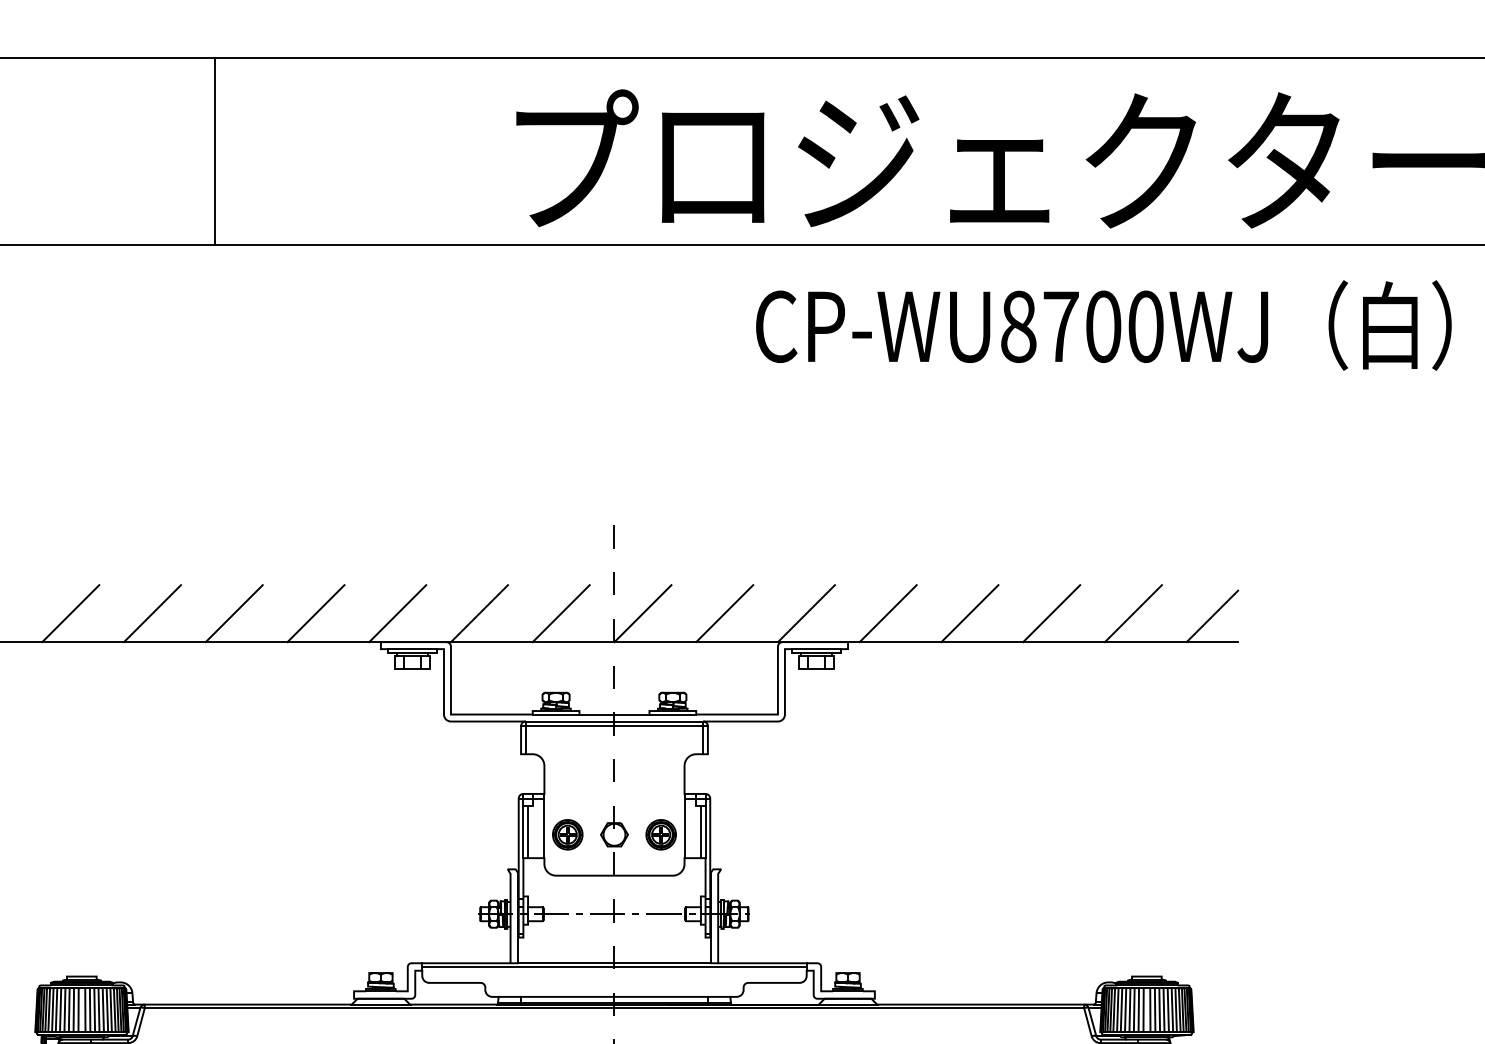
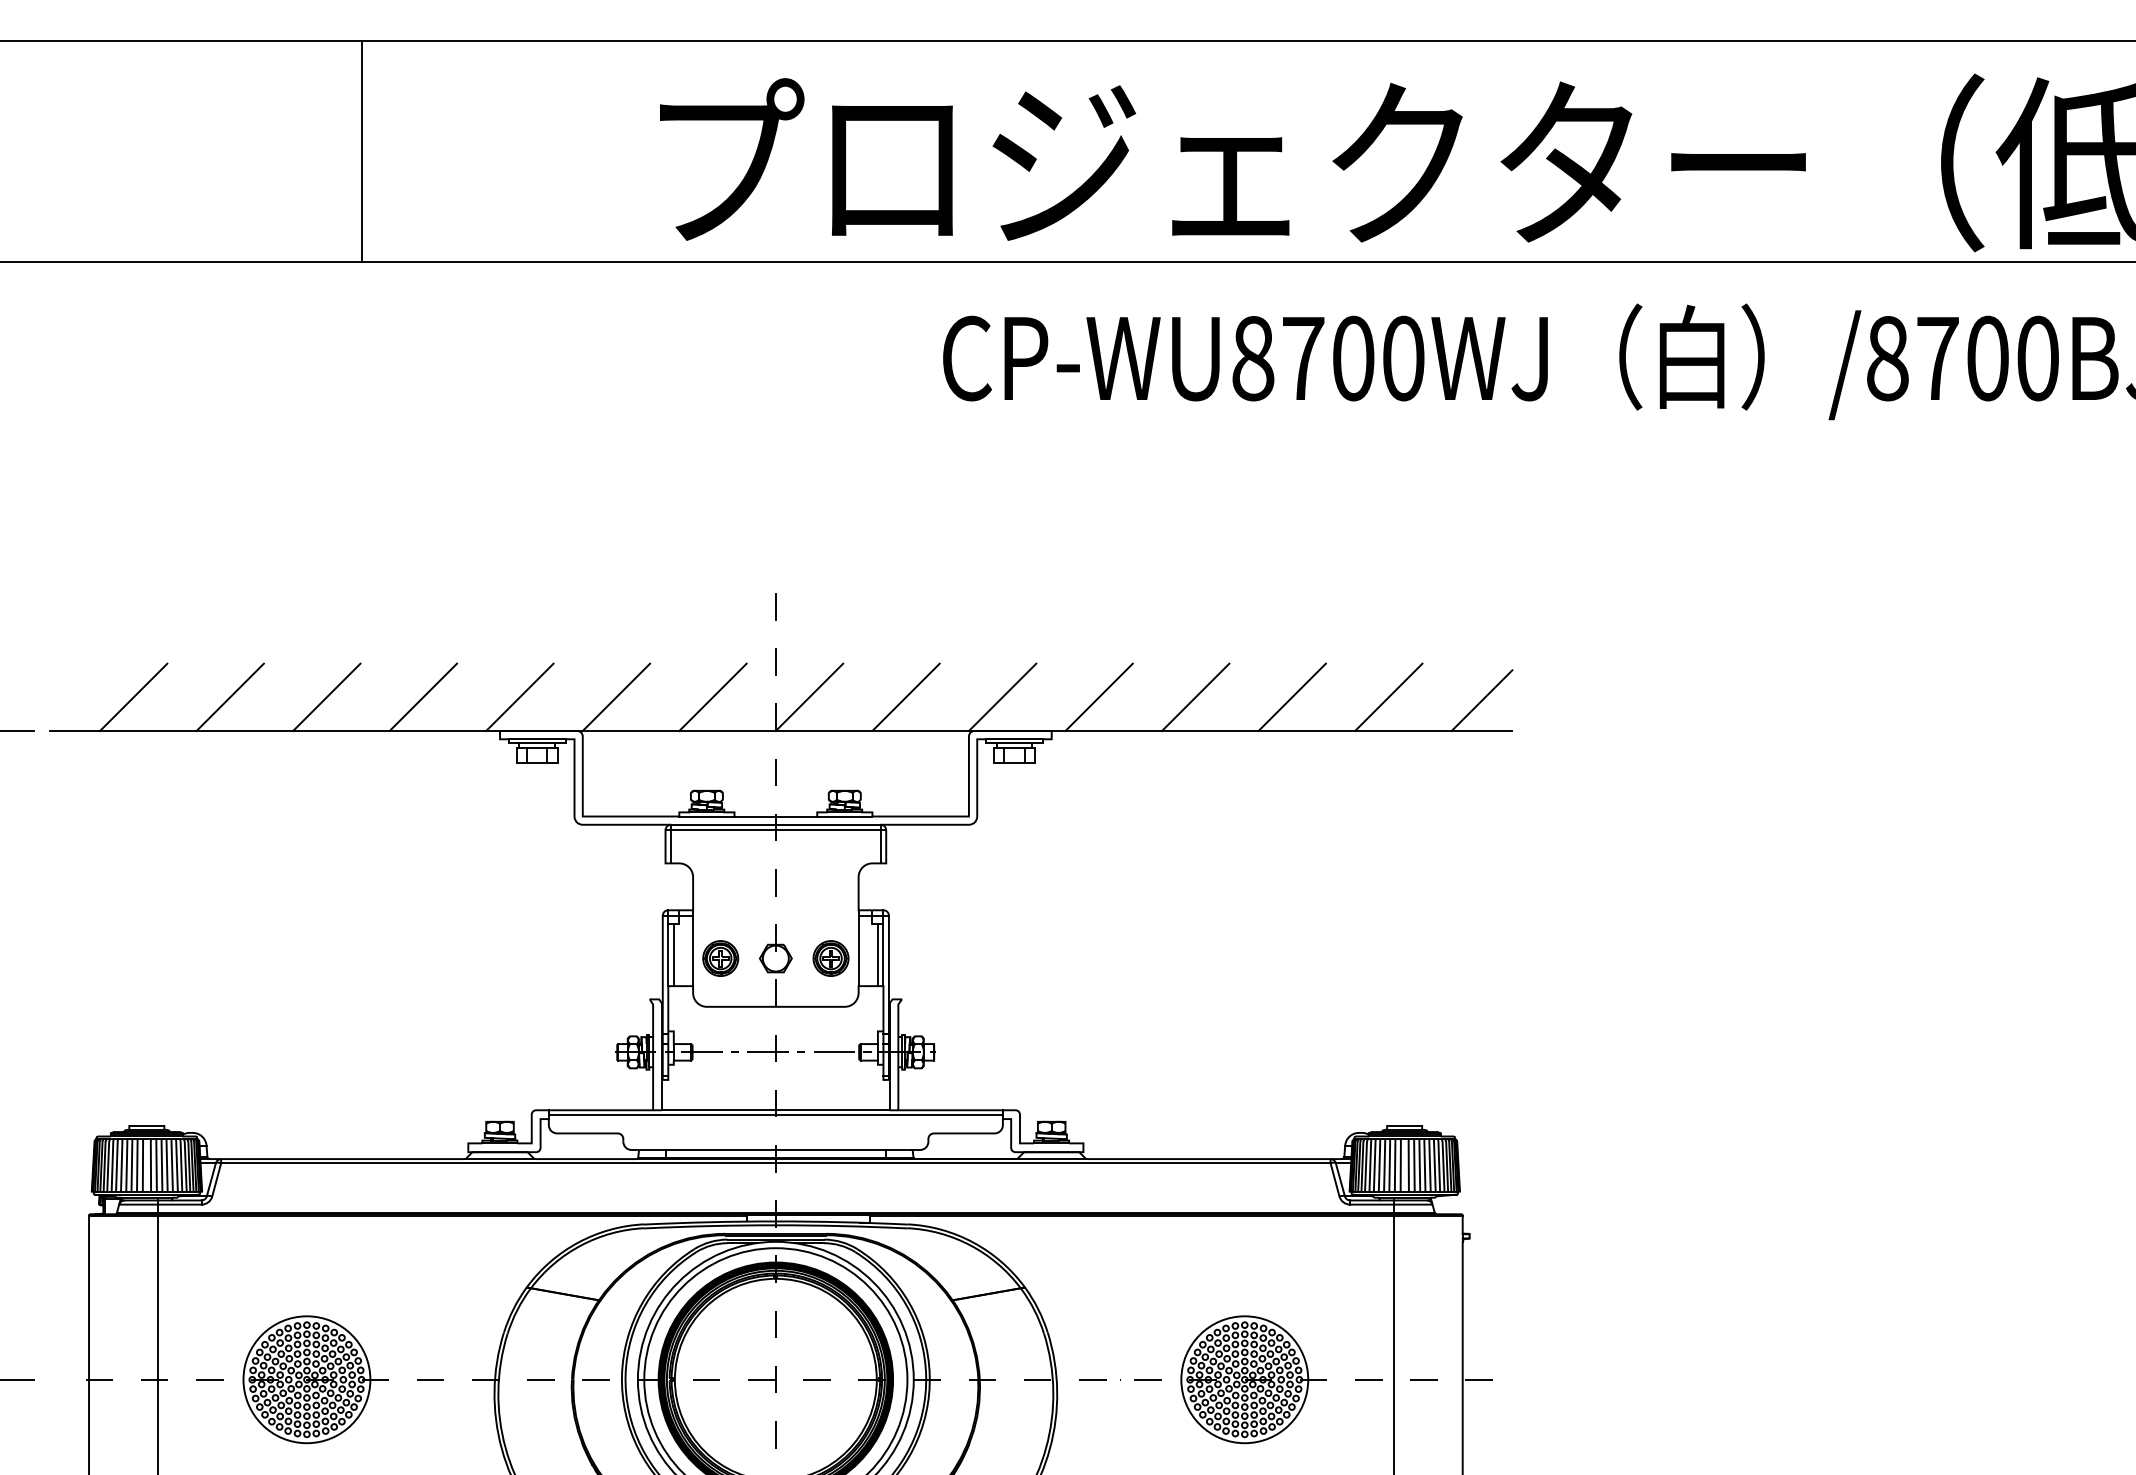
line: (215, 151) -> (362, 151), moved

